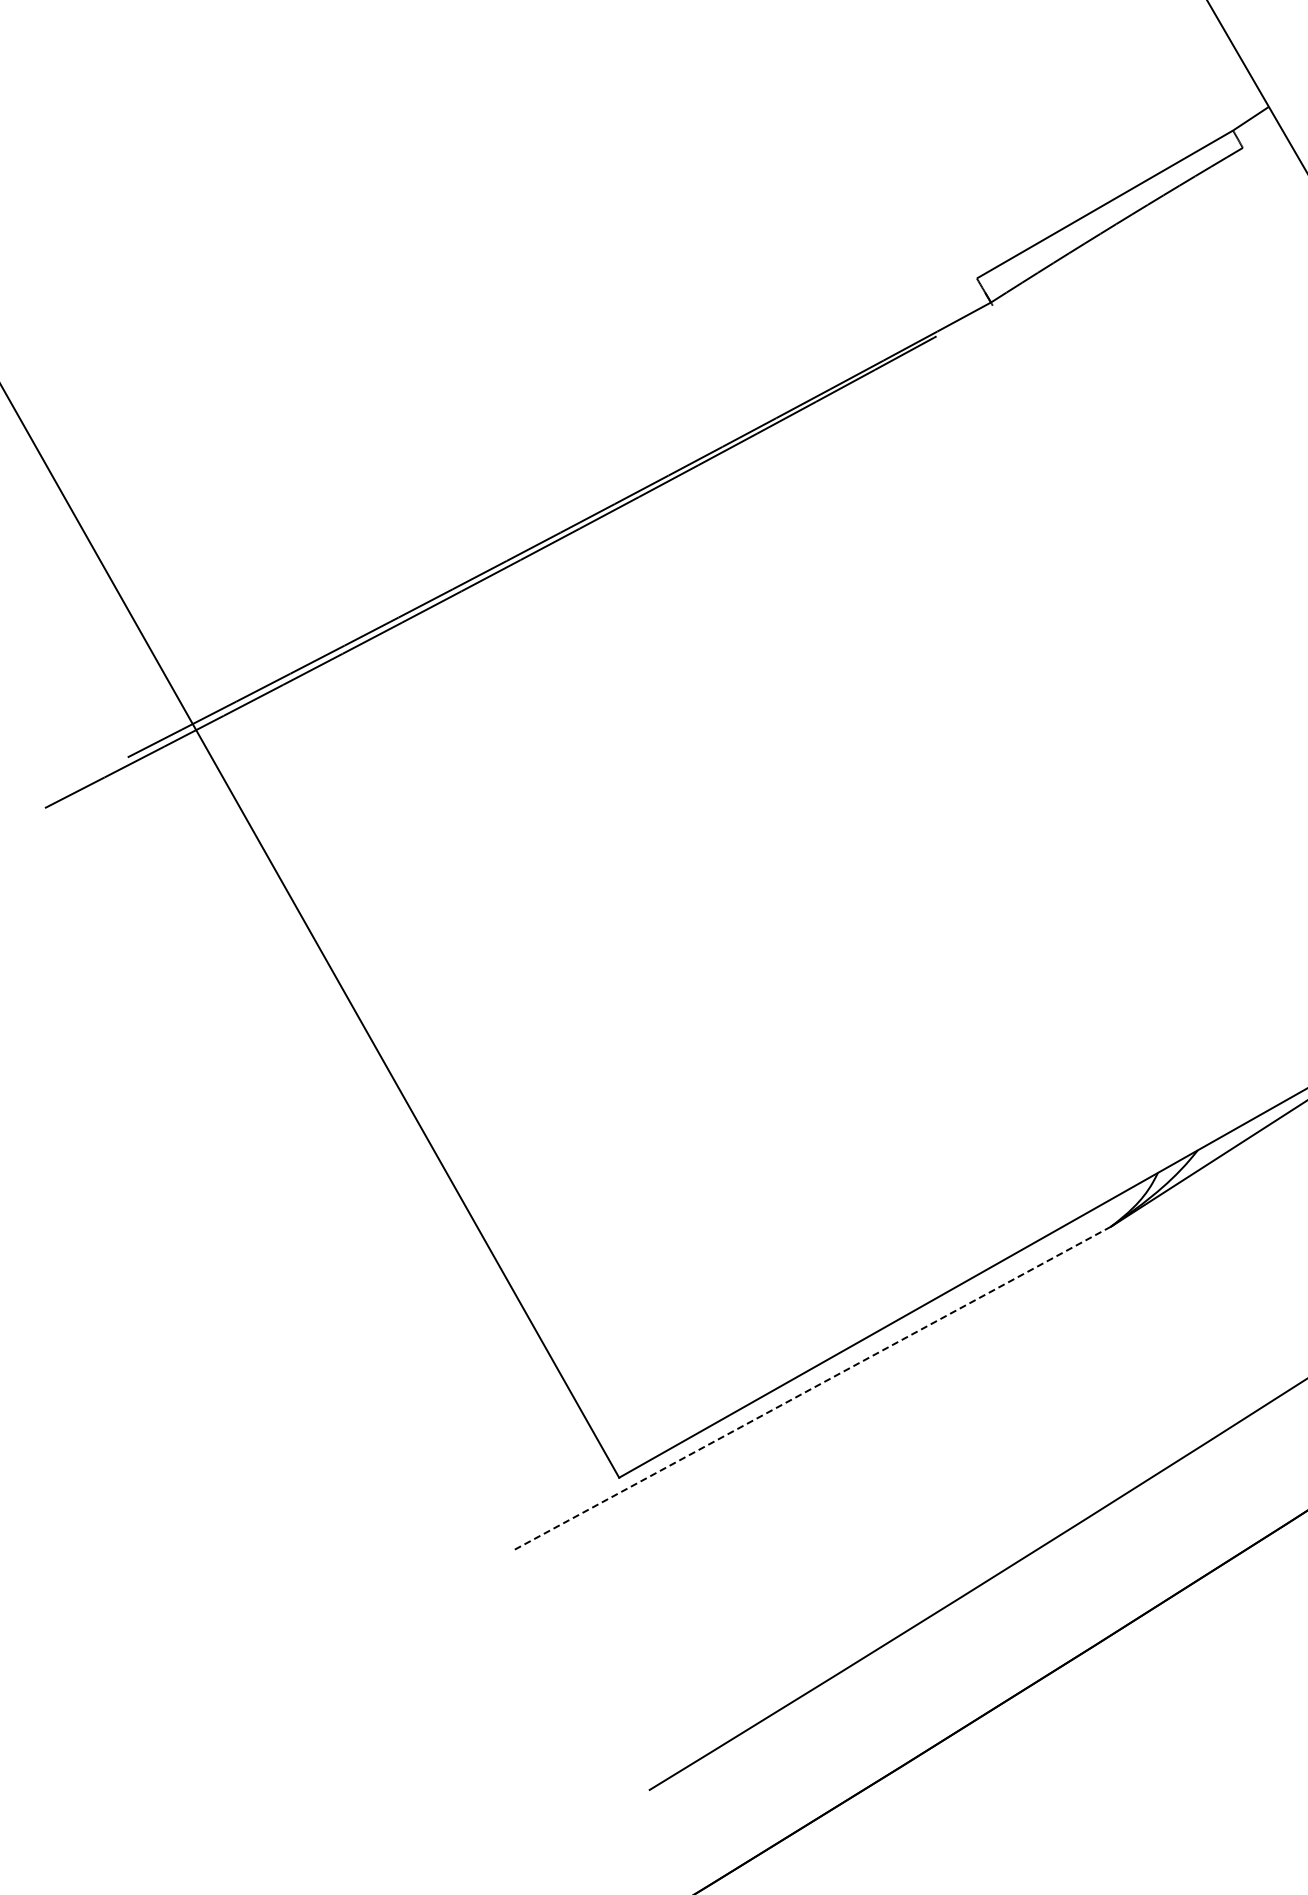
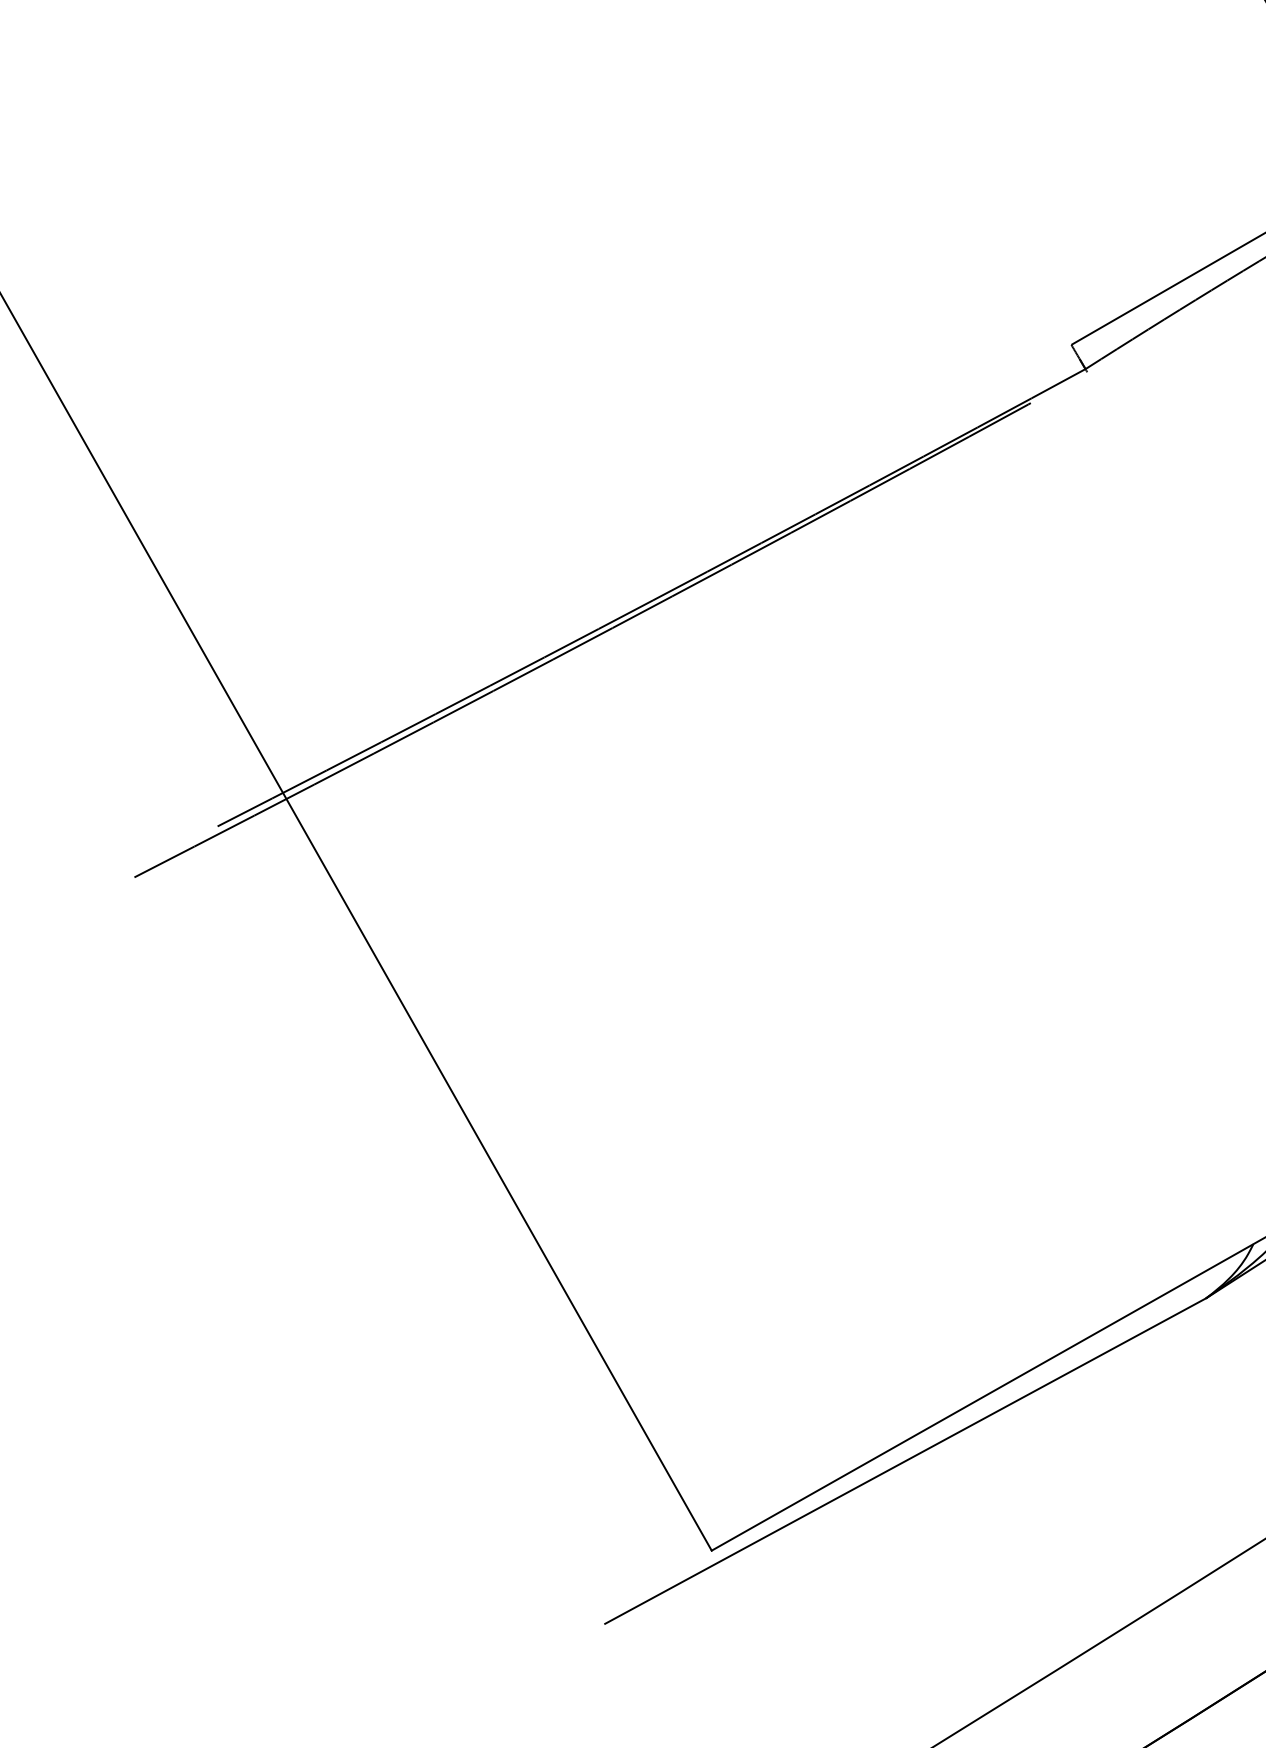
line: (812, 1388) -> (906, 1460), dashed -> solid

